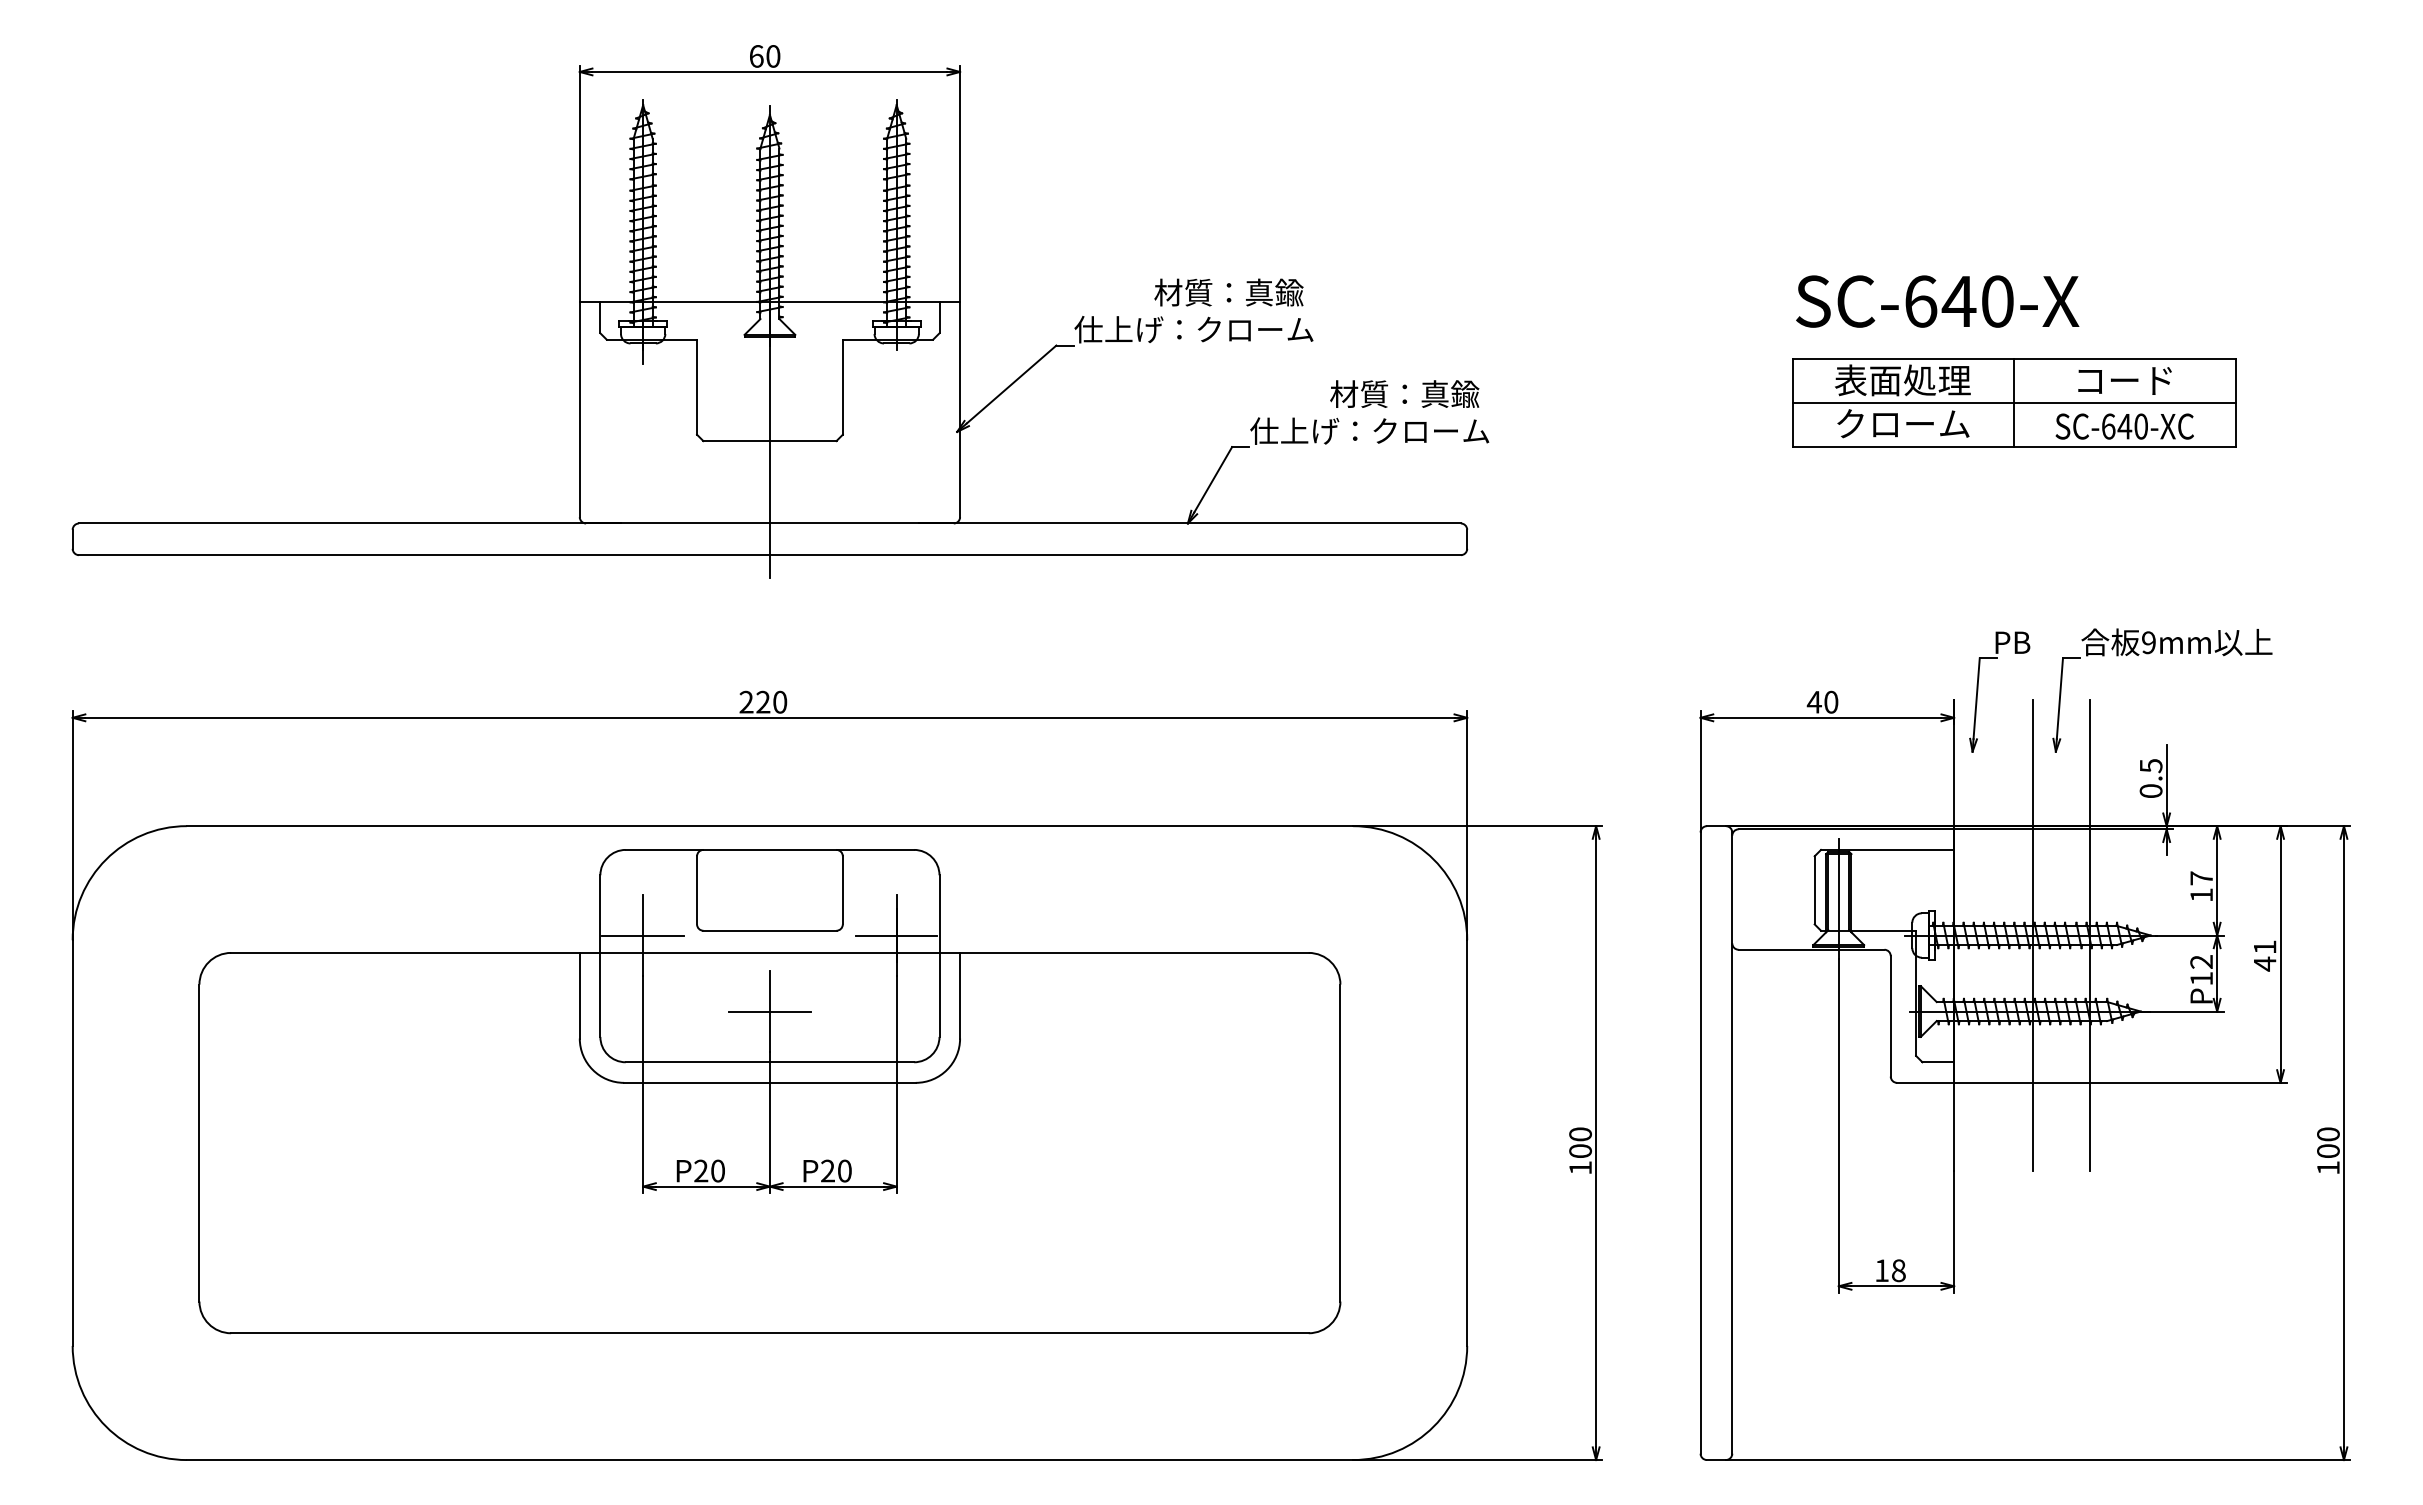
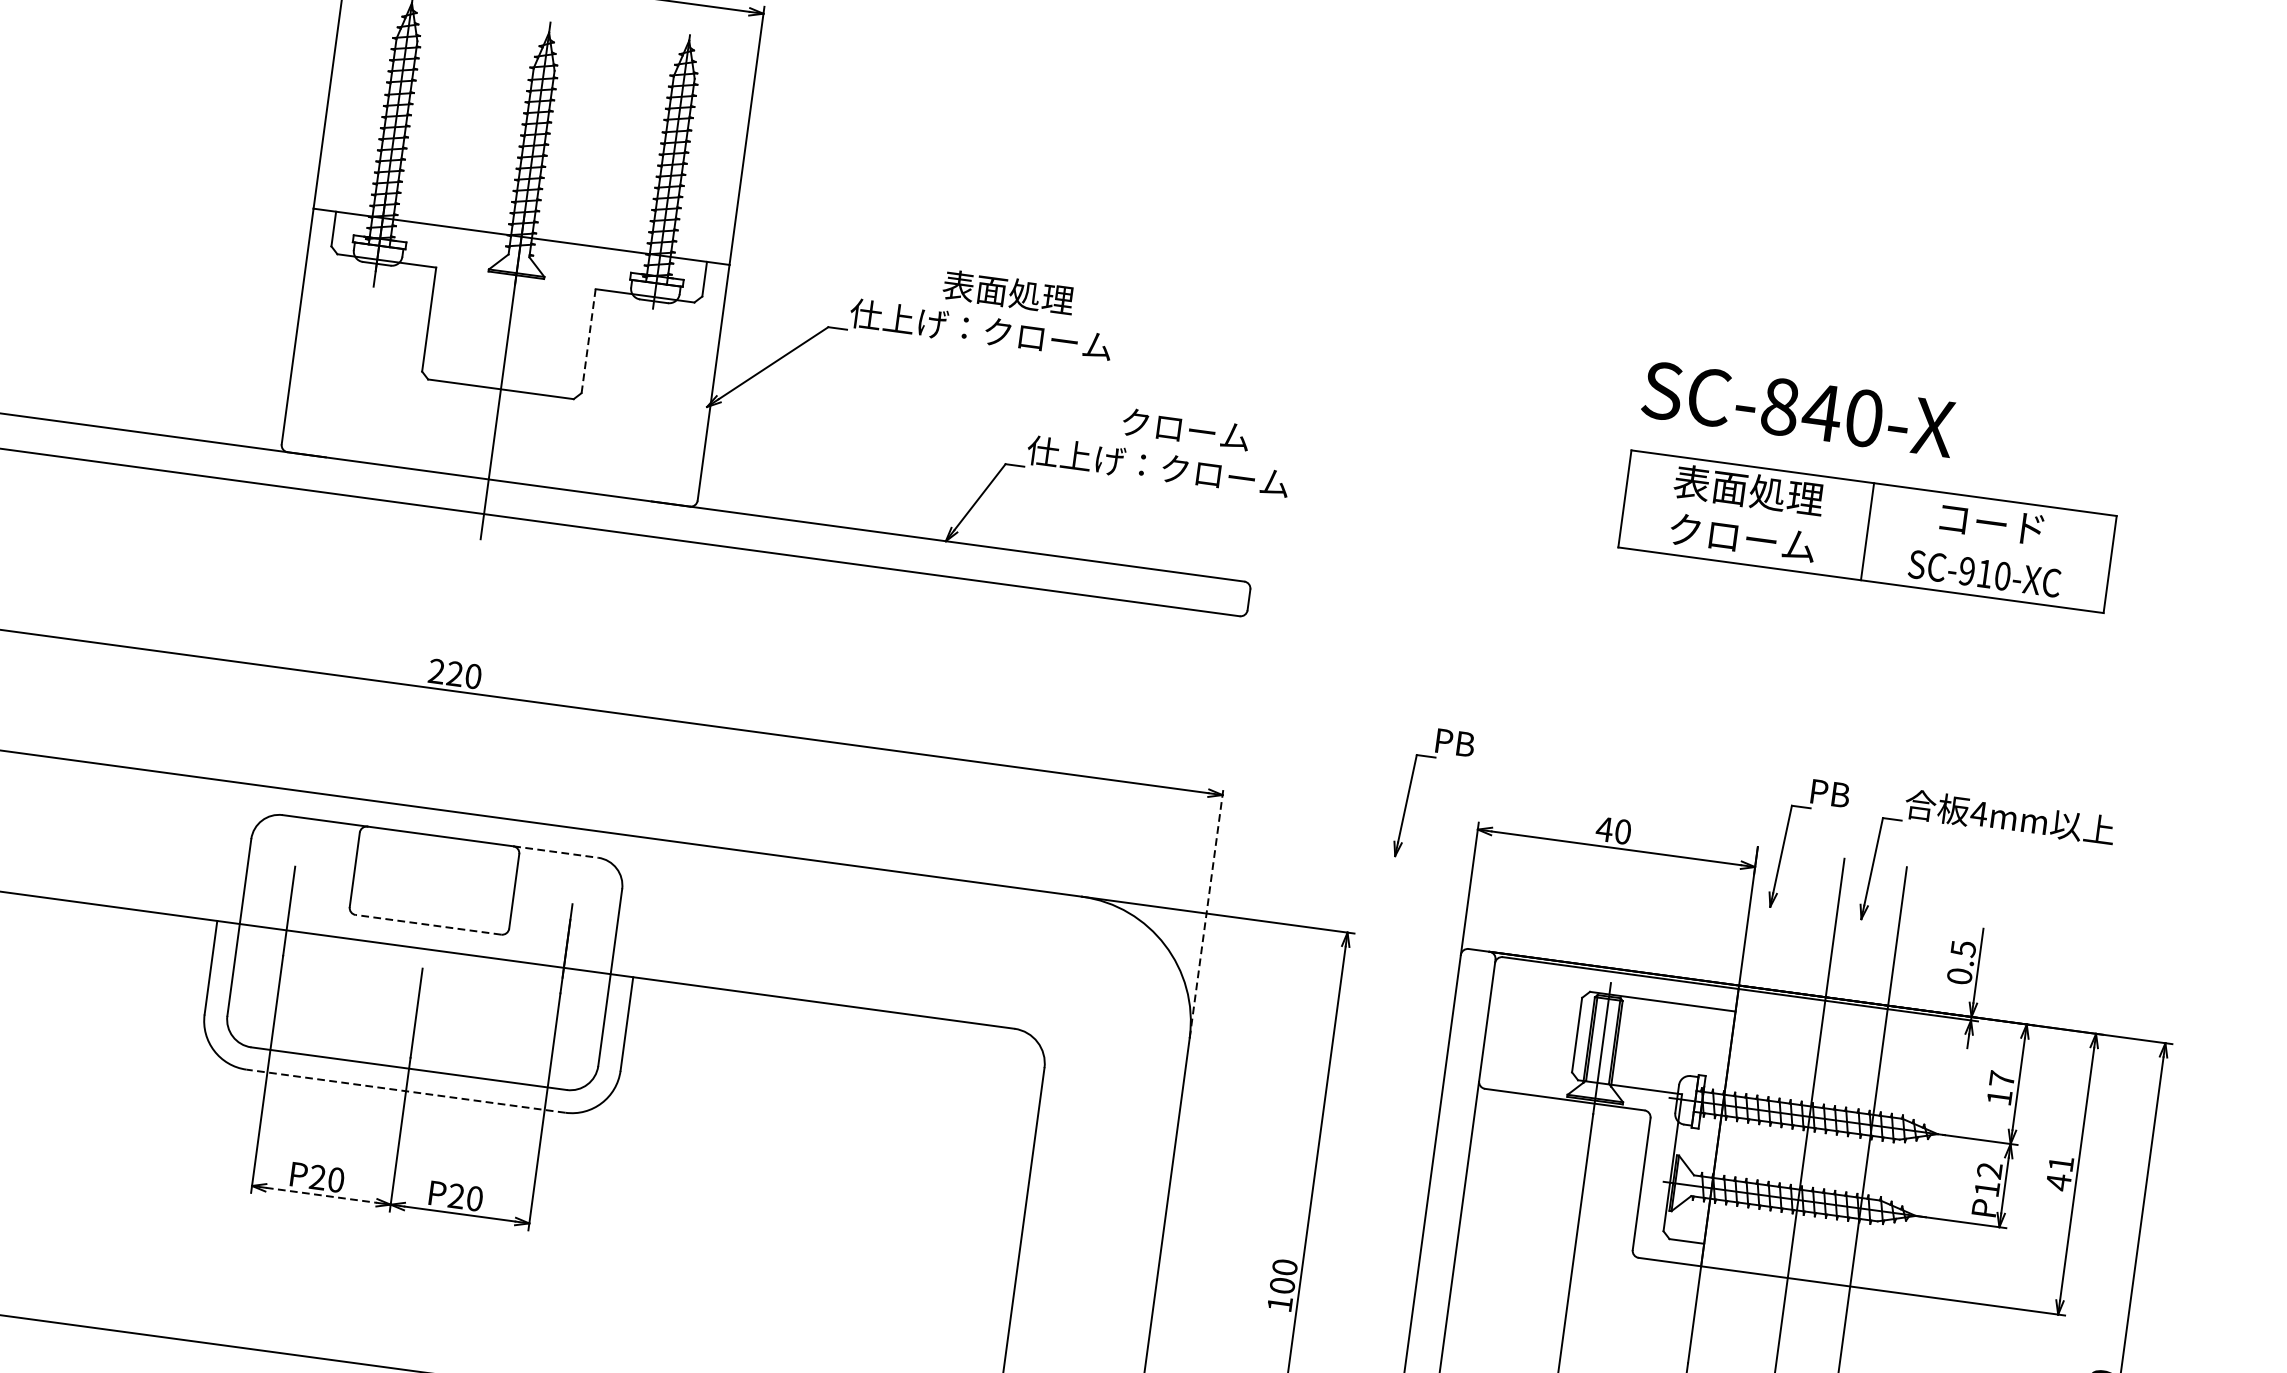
text: (1228, 292) -> (1024, 294), 材質：真鍮 -> 表面処理
text: (1921, 301) -> (1780, 406), SC-640-X -> SC-840-X
line: (842, 387) -> (588, 341), solid -> dashed
text: (1404, 393) -> (1201, 431), 材質：真鍮 -> クローム
line: (2014, 403) -> (1867, 532), removed
text: (2116, 426) -> (1975, 572), SC-640-XC -> SC-910-XC
text: (2148, 642) -> (1978, 813), 9mm -> 4mm
part: (1635, 691) -> (1410, 791), added
line: (1467, 825) -> (1206, 912), solid -> dashed
line: (875, 849) -> (555, 851), solid -> dashed
line: (769, 930) -> (428, 924), solid -> dashed
line: (642, 935) -> (288, 911), removed
line: (896, 935) -> (566, 948), removed
line: (769, 1011) -> (416, 1013), removed
line: (769, 1082) -> (405, 1090), solid -> dashed
line: (706, 1186) -> (321, 1195), solid -> dashed

